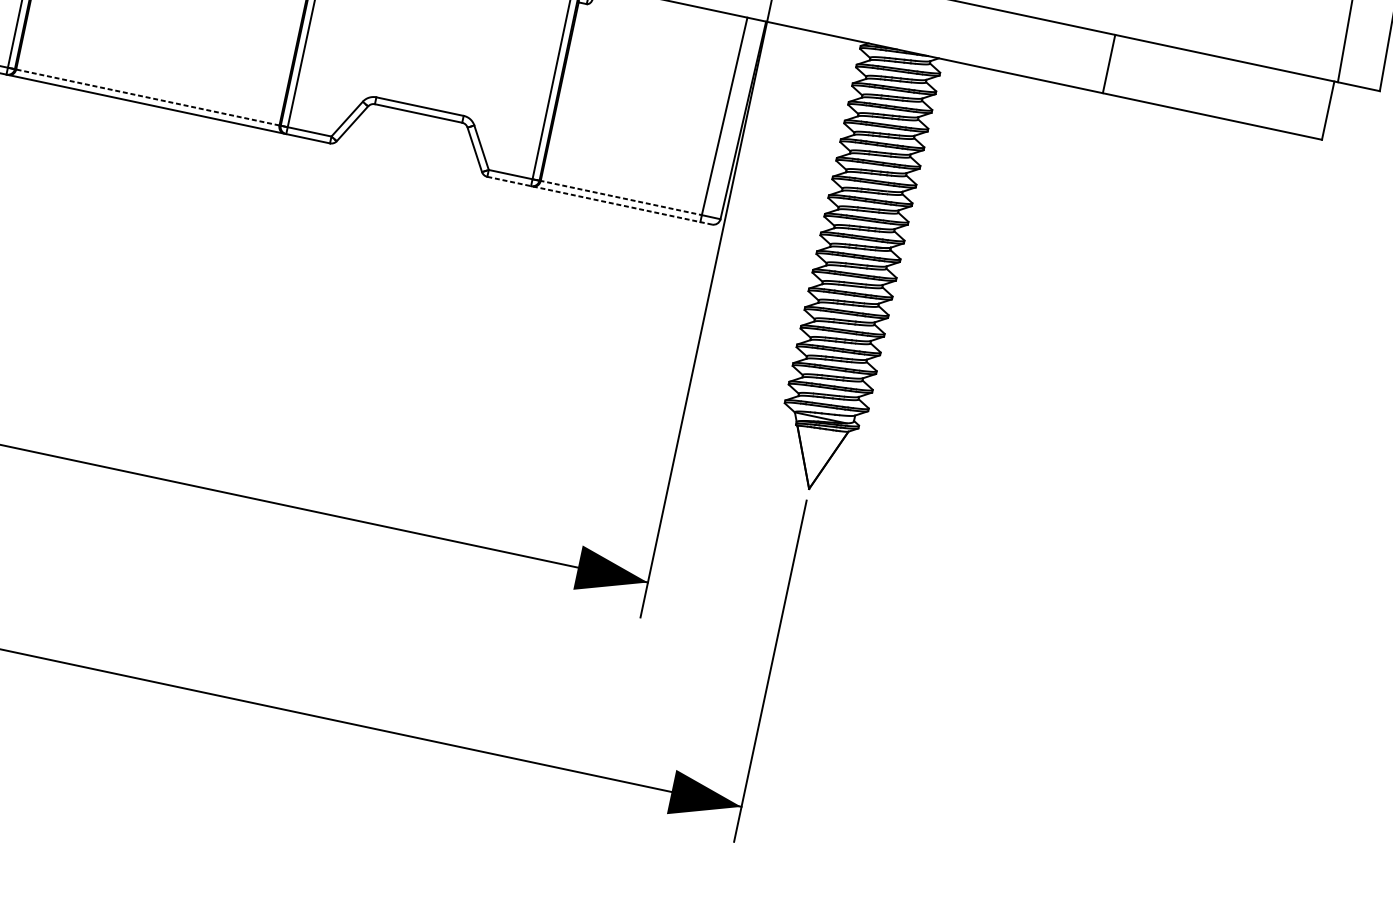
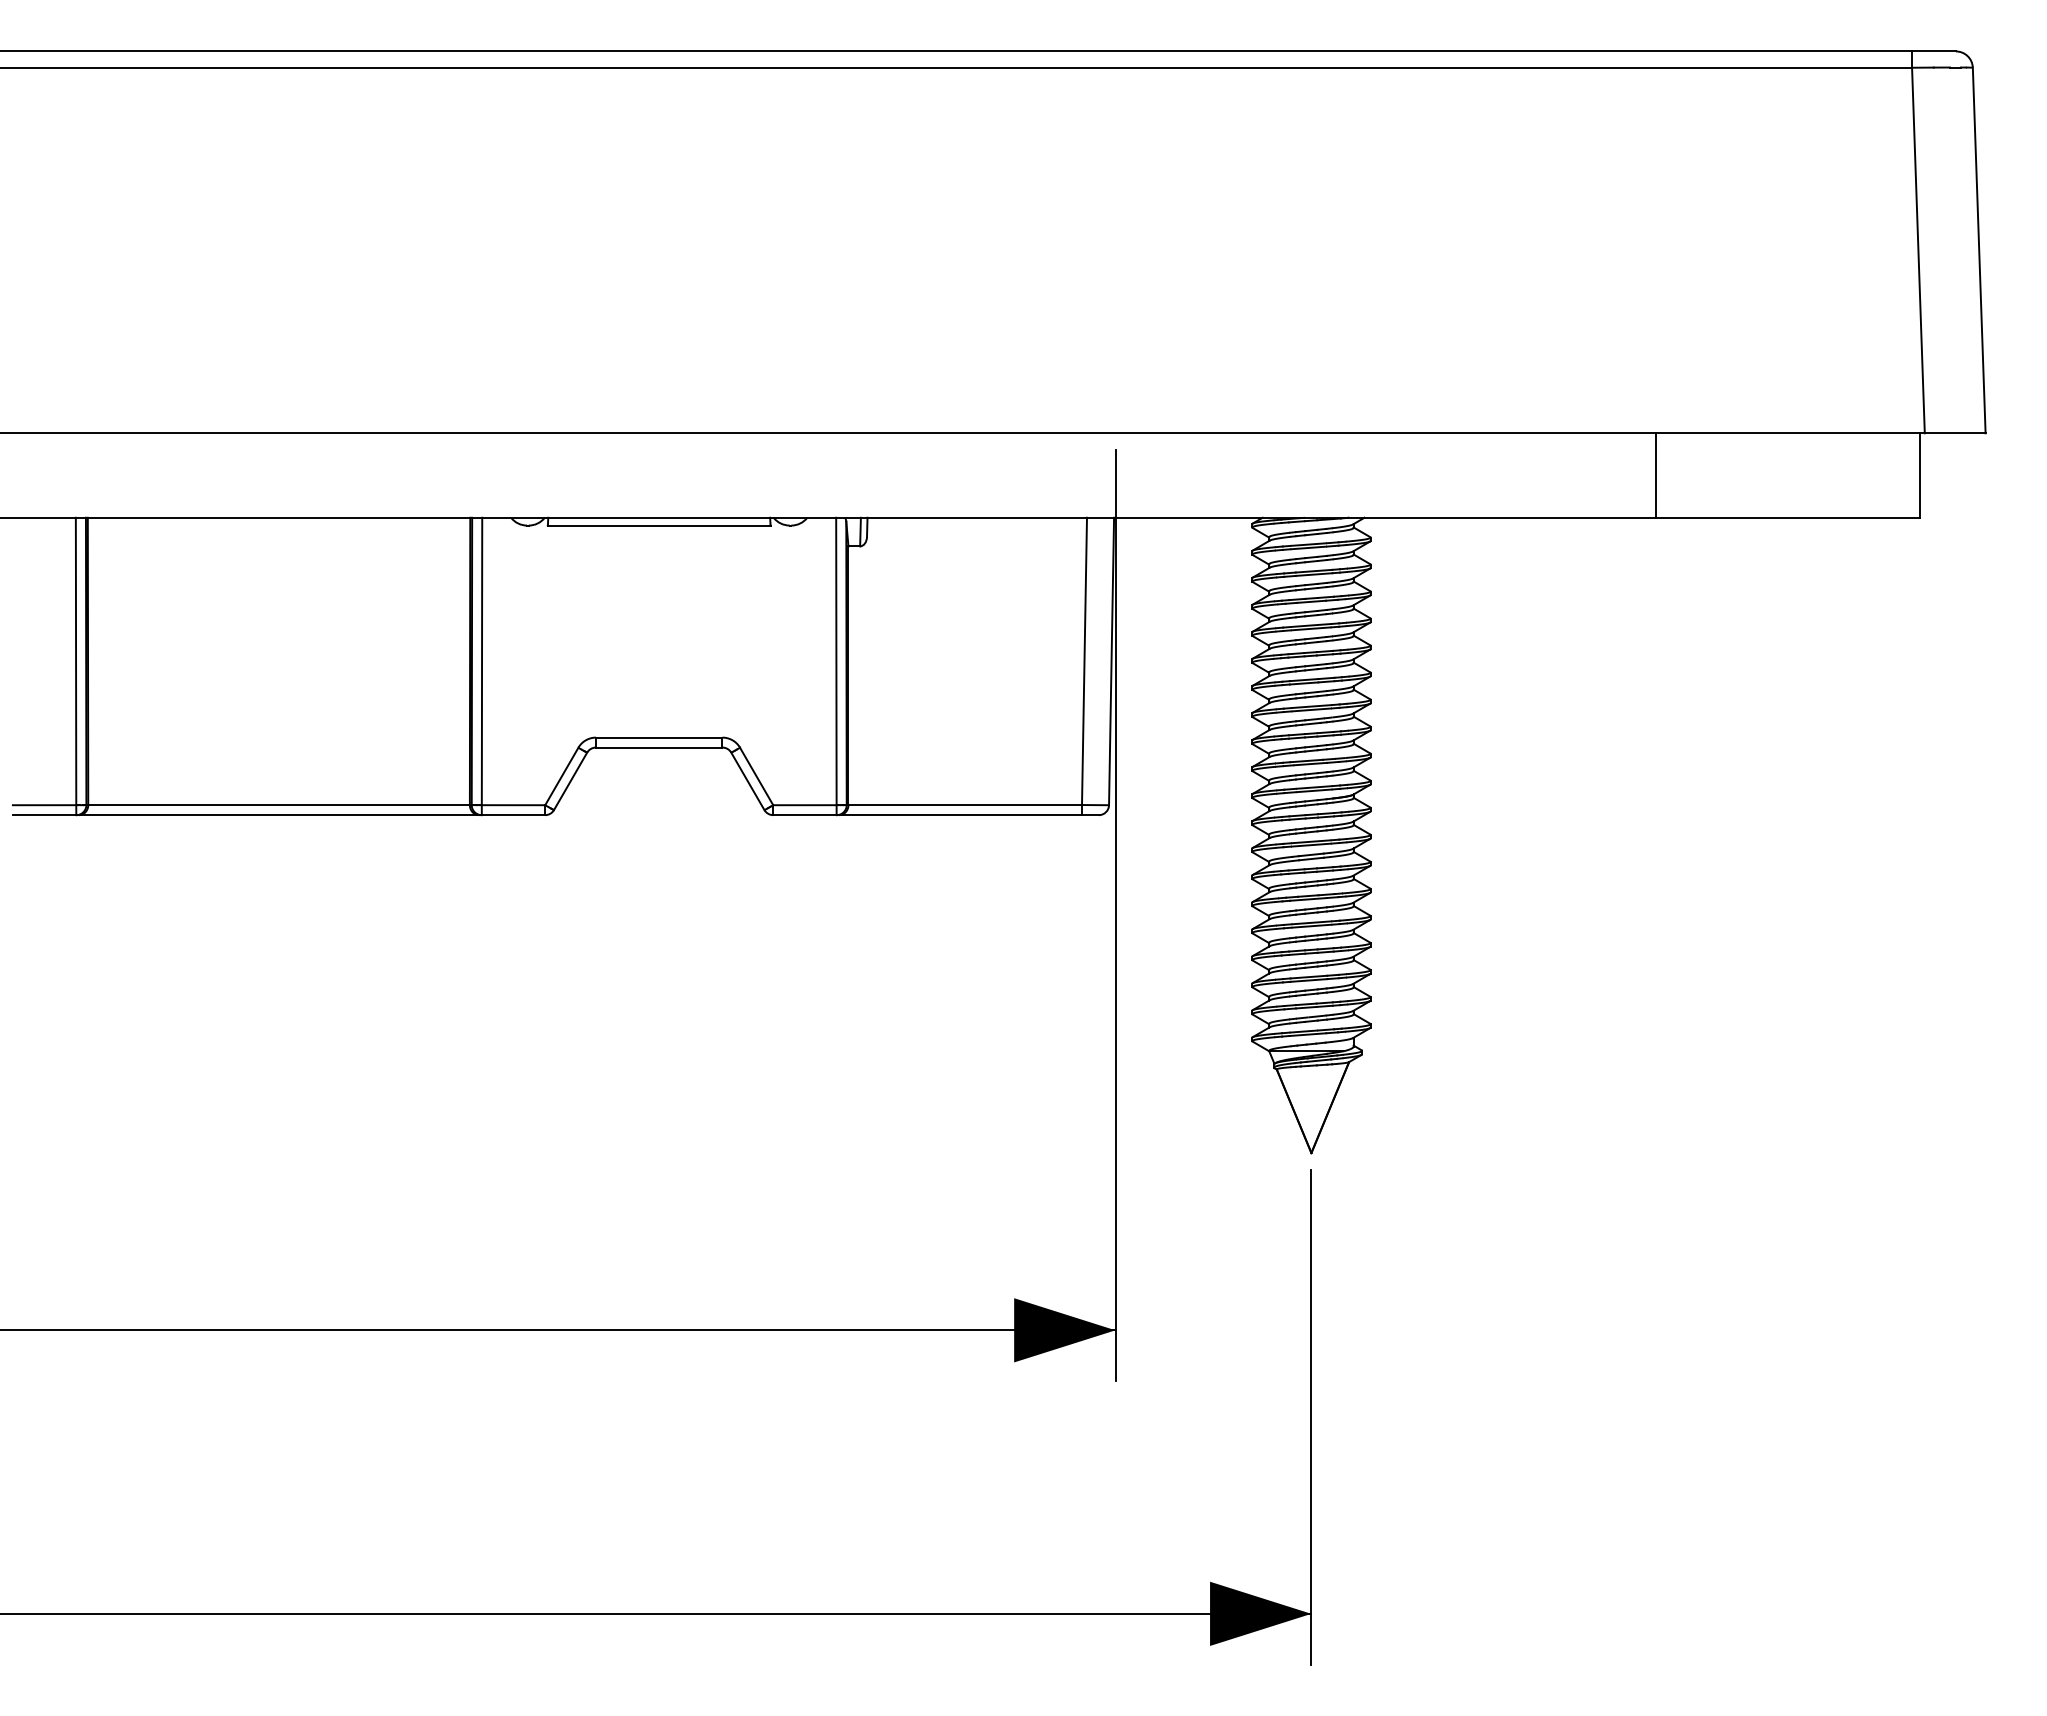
line: (1109, 64) -> (1656, 475), moved
line: (148, 97) -> (279, 805), dashed -> solid
line: (620, 198) -> (964, 805), dashed -> solid
line: (599, 201) -> (936, 815), dashed -> solid

